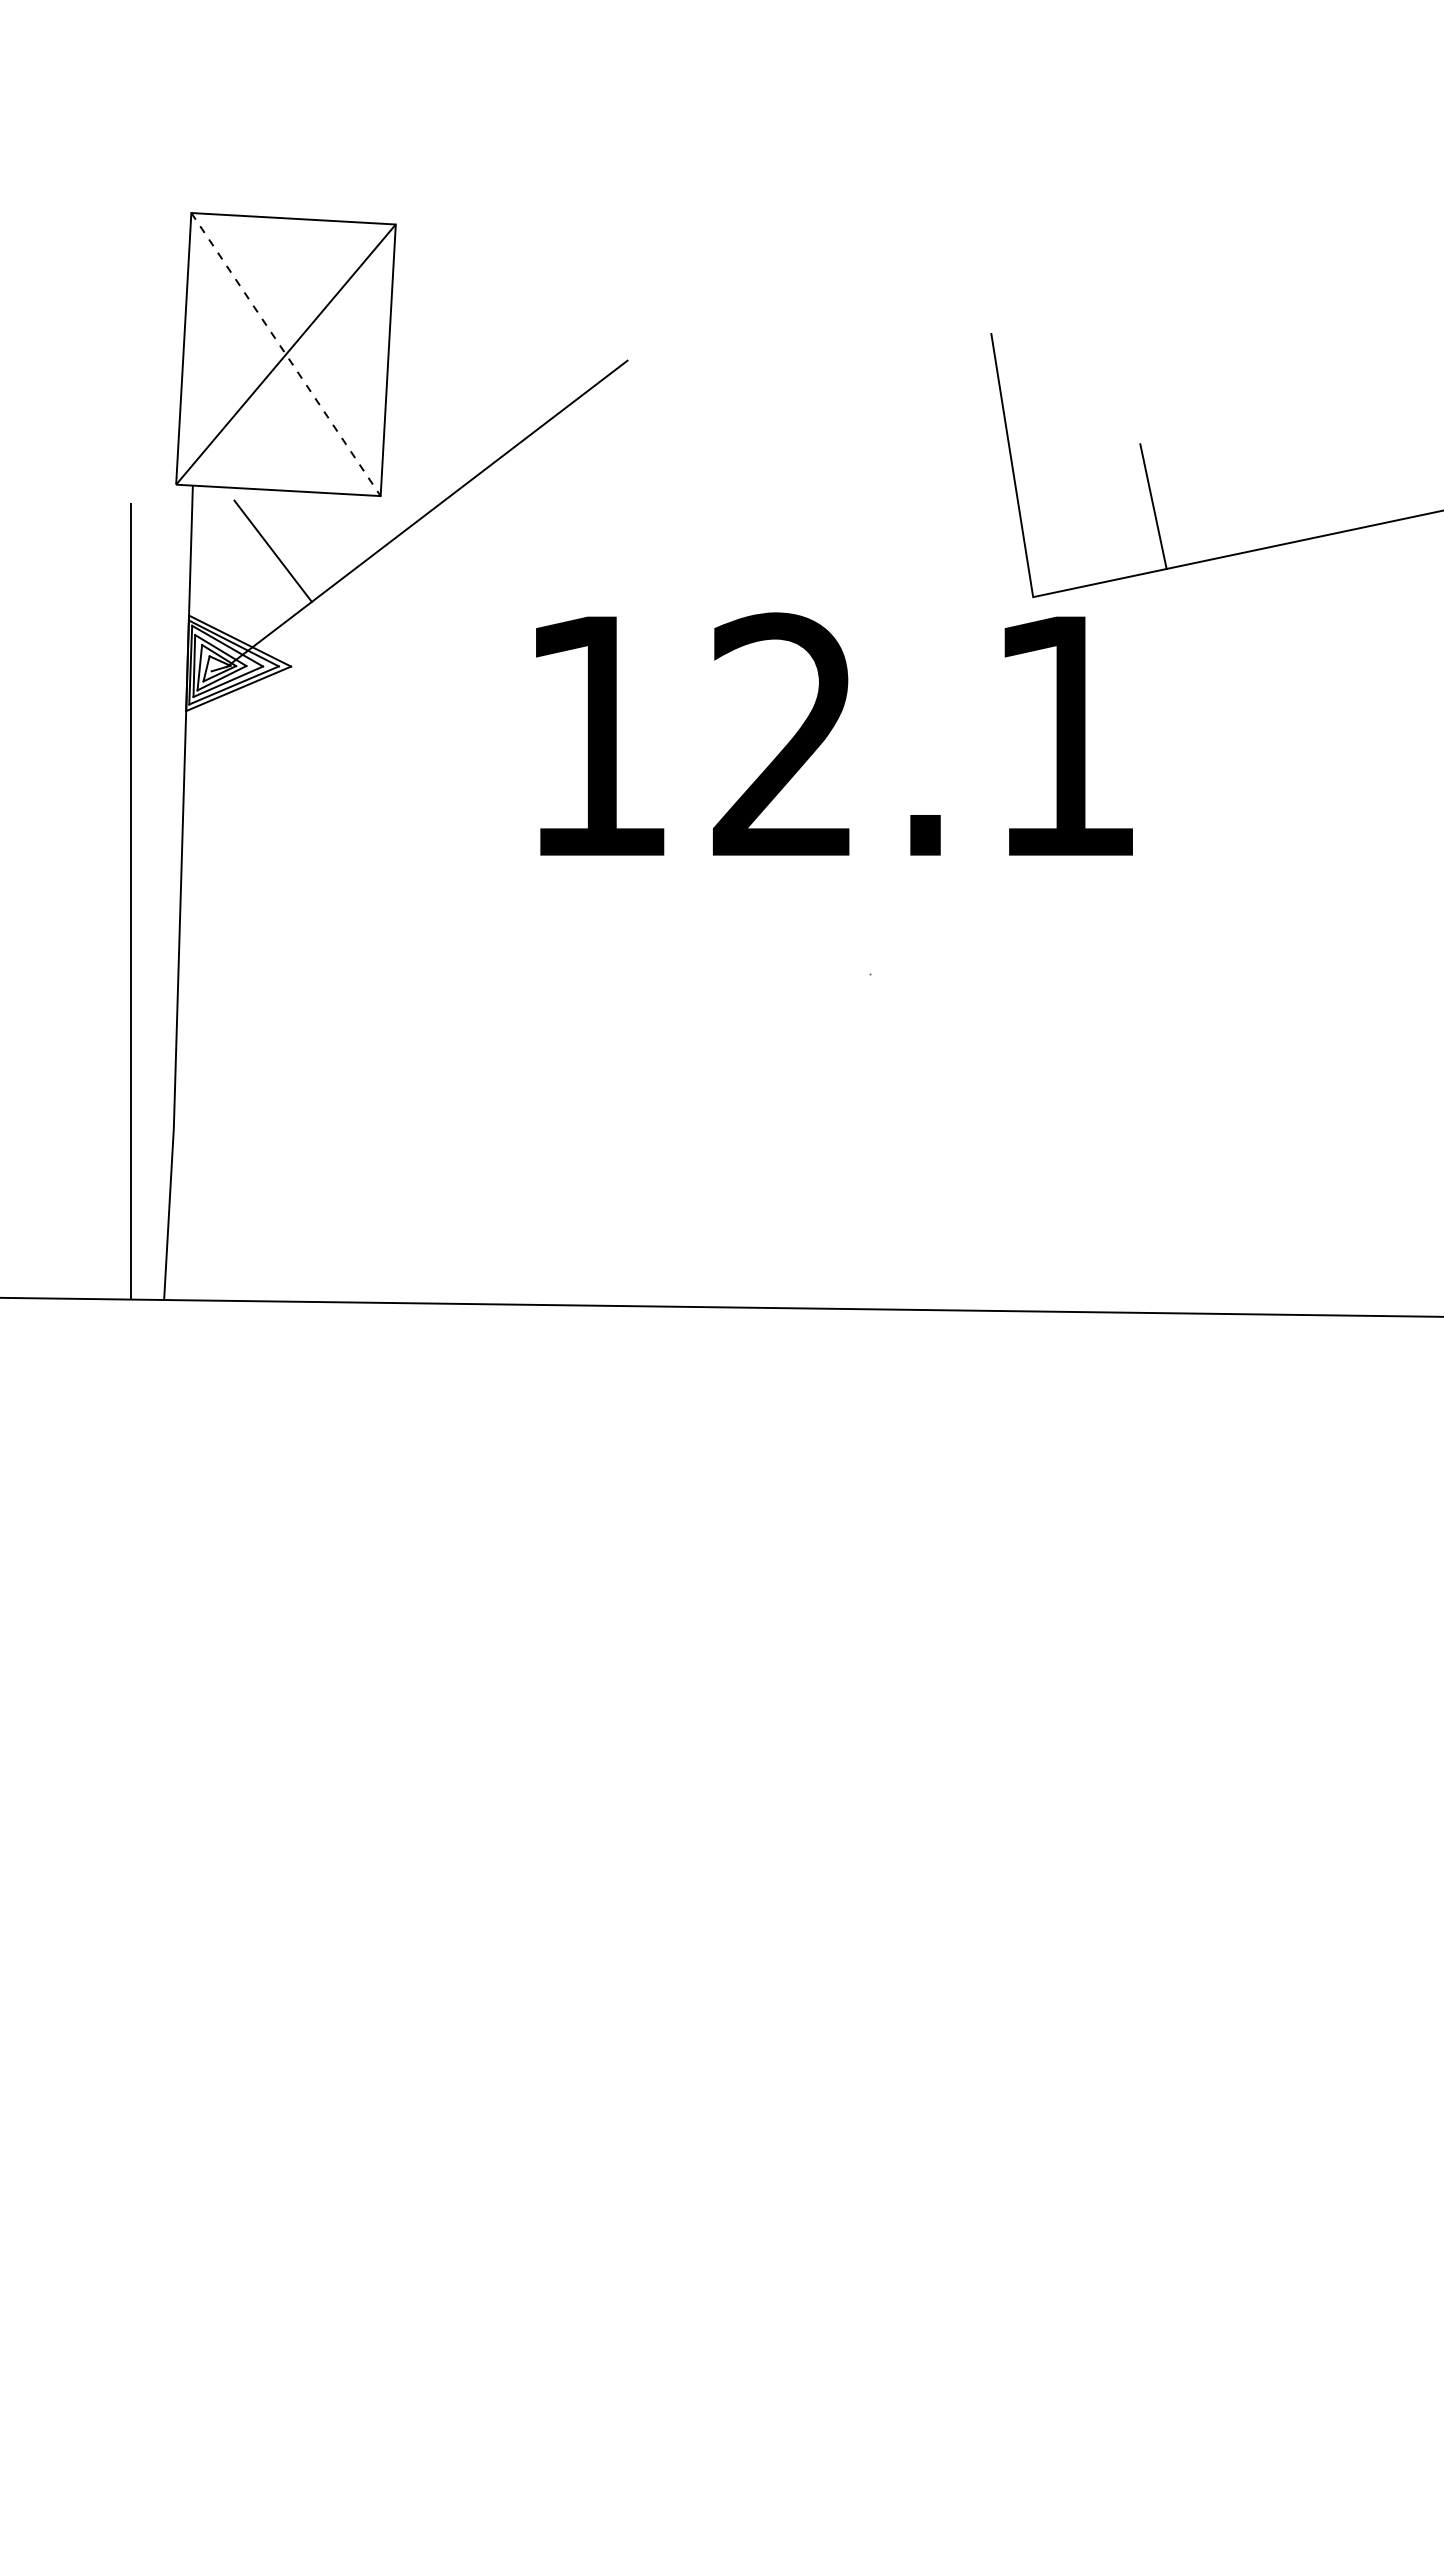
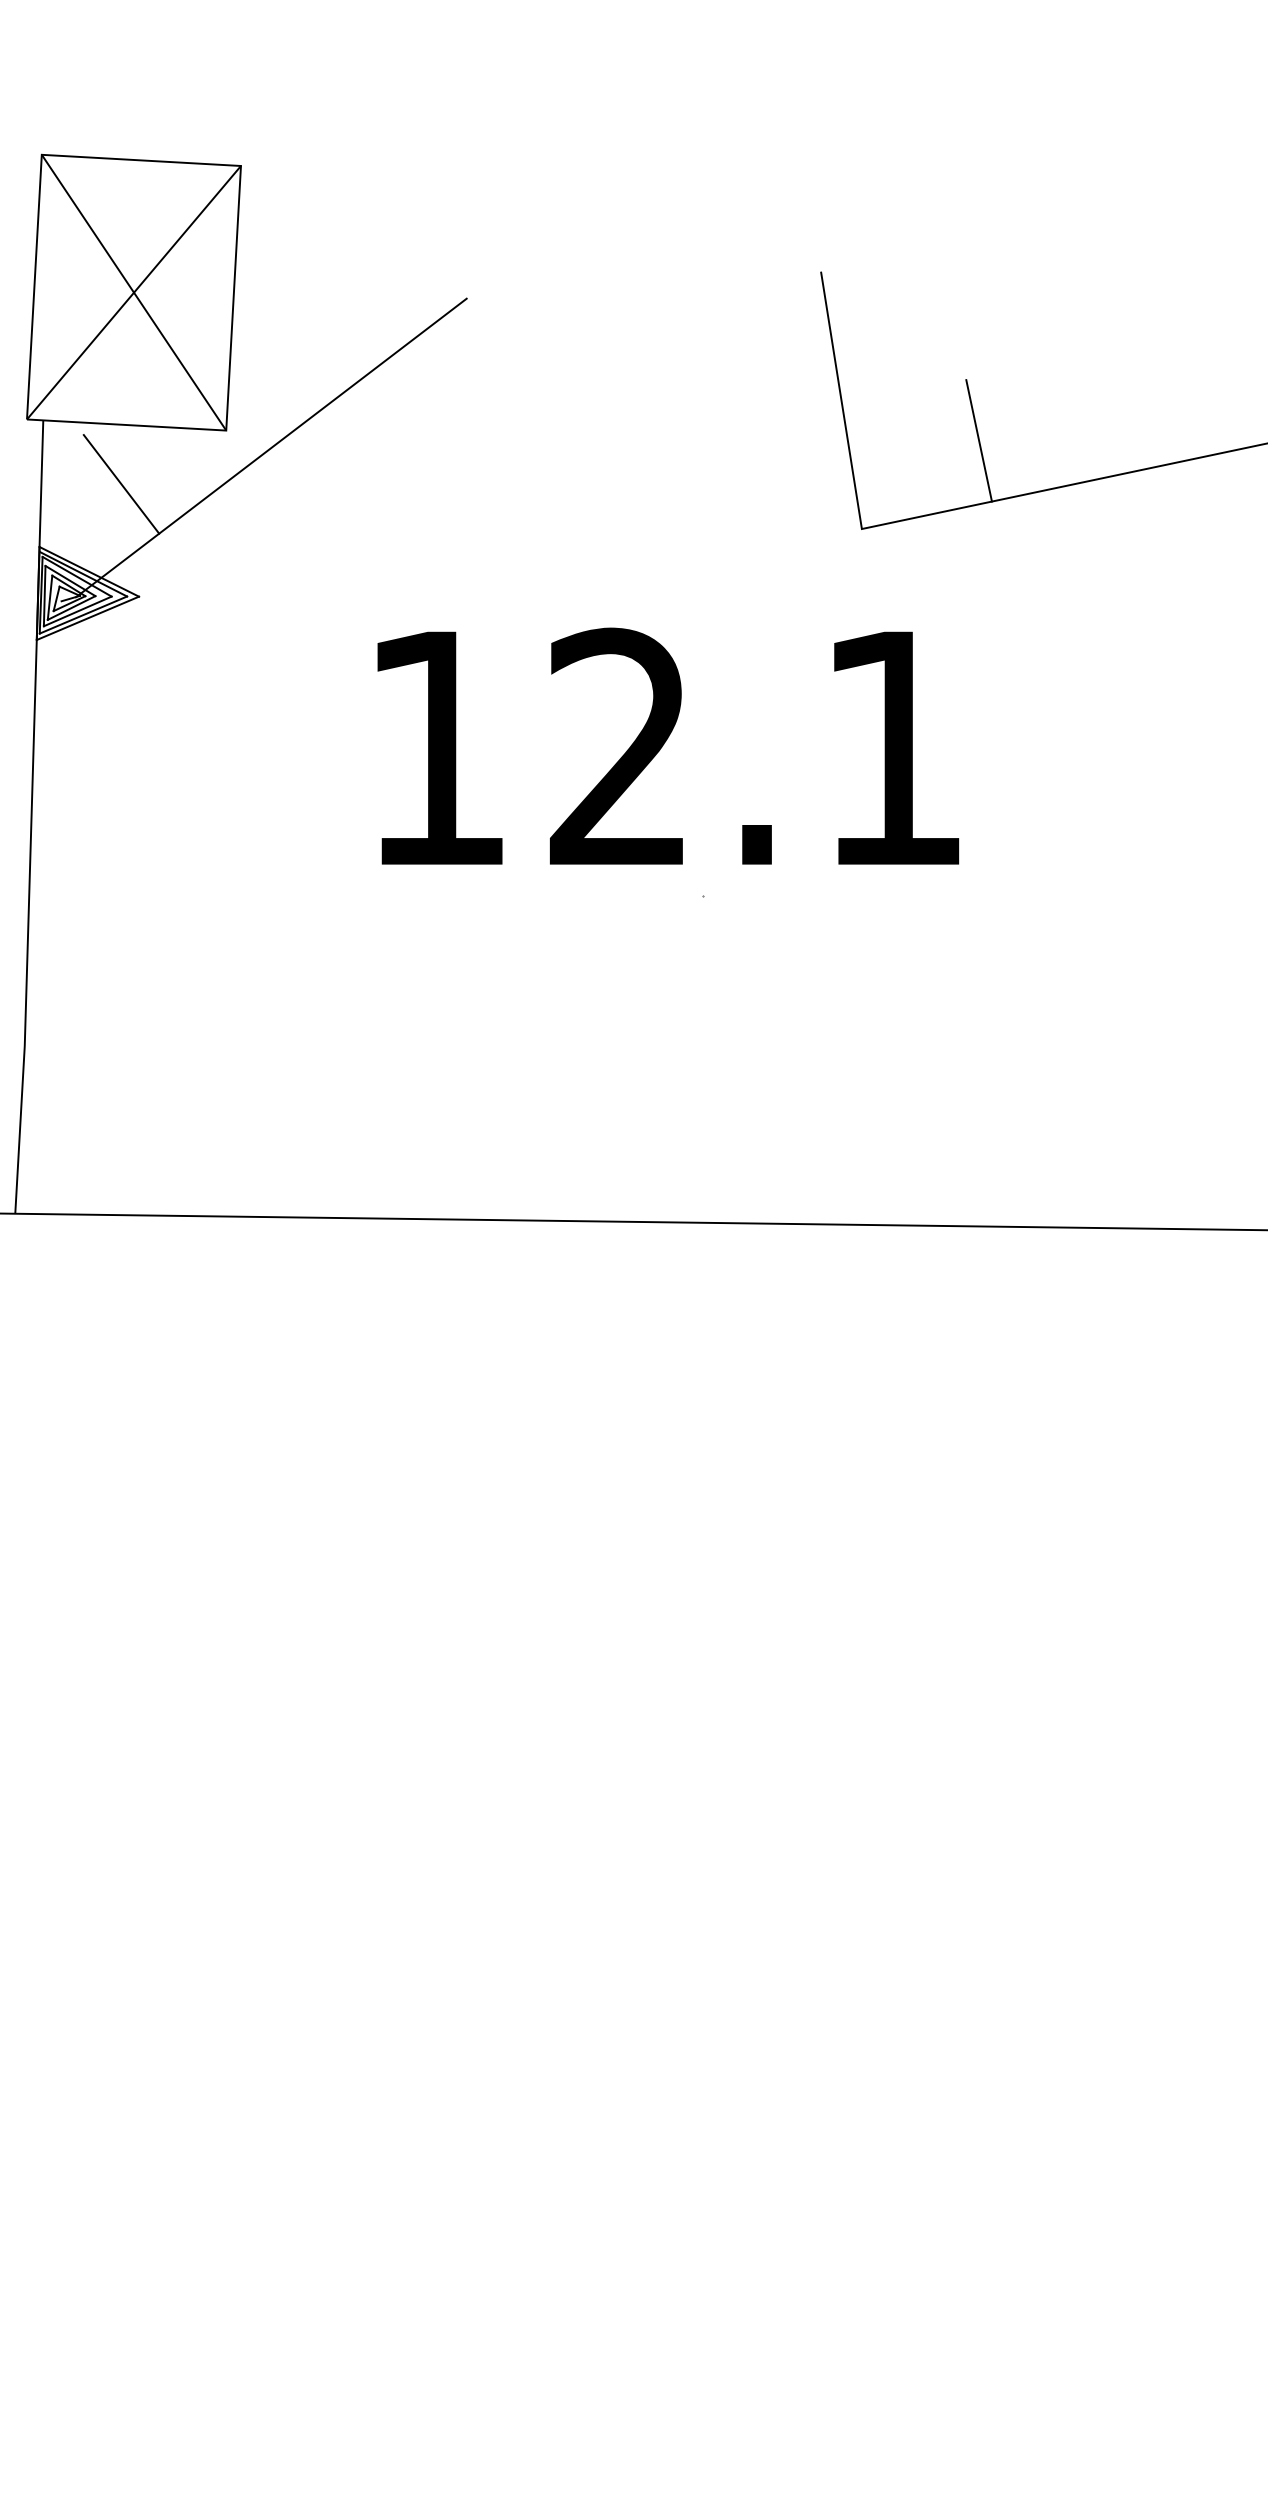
line: (286, 354) -> (134, 292), dashed -> solid
text: (834, 733) -> (668, 745), moved

